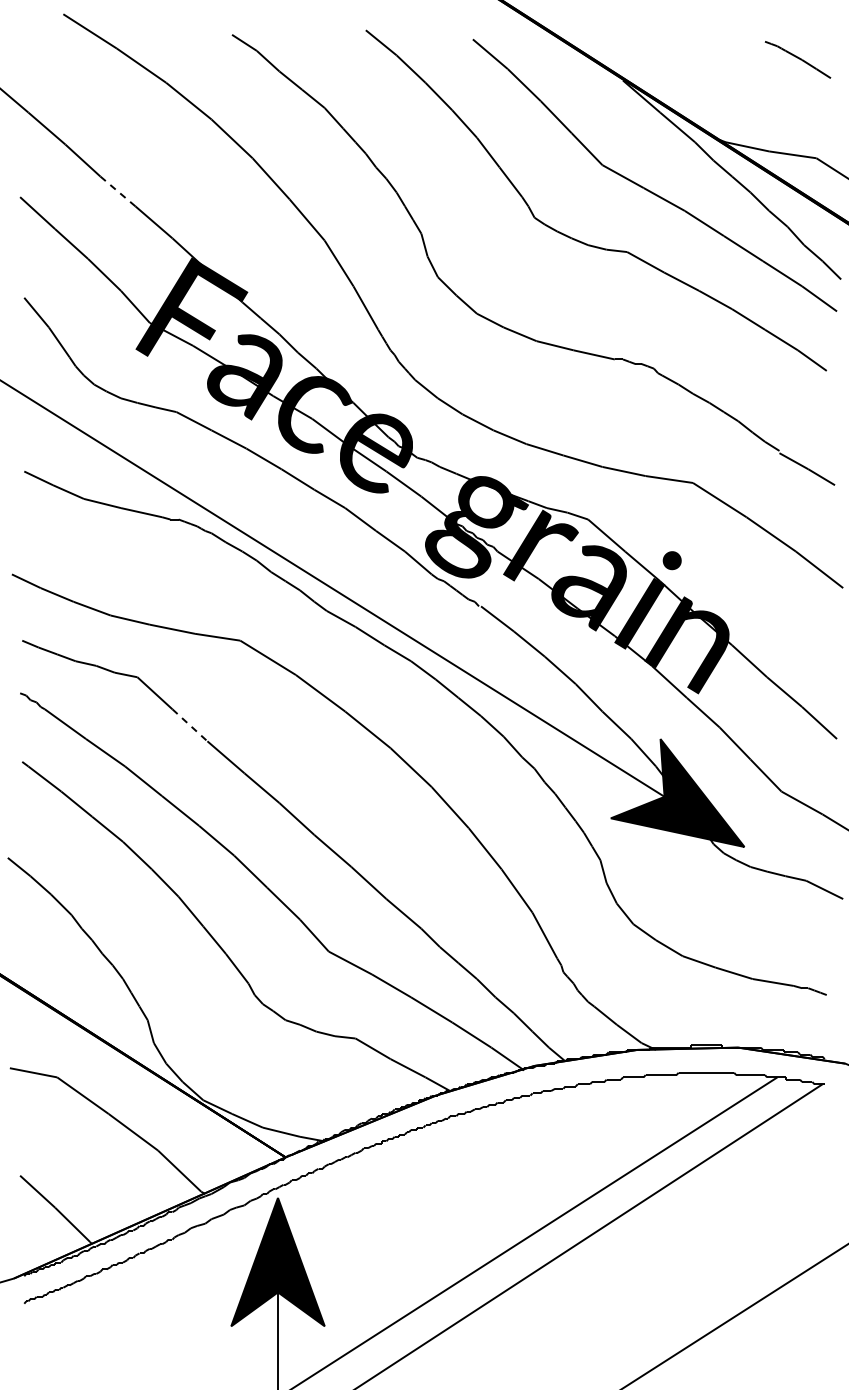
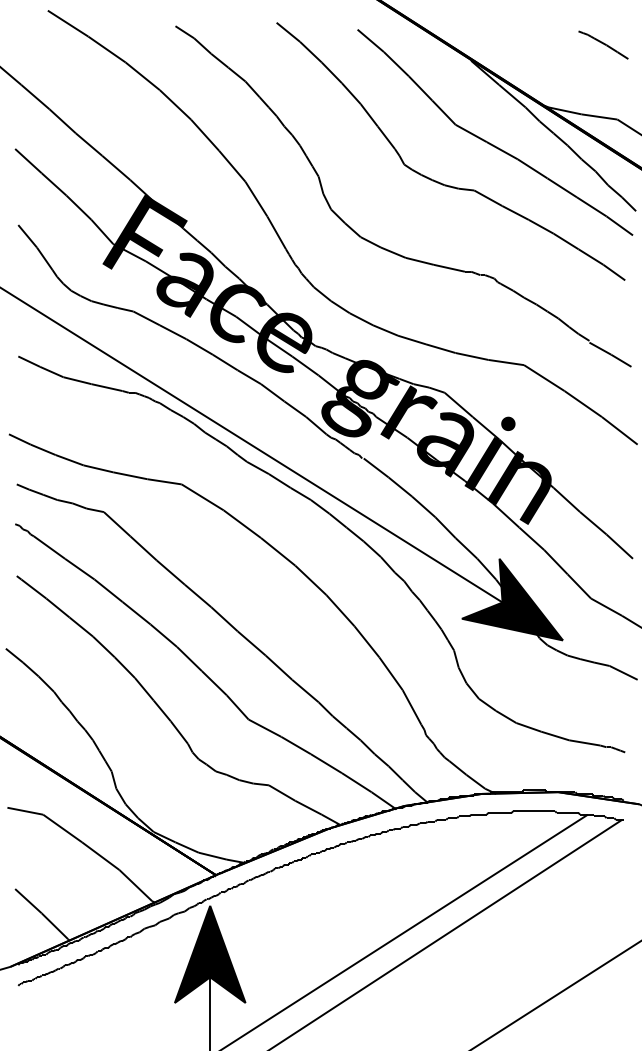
line: (117, 191) -> (88, 144), dashed -> solid
line: (189, 725) -> (143, 548), dashed -> solid

